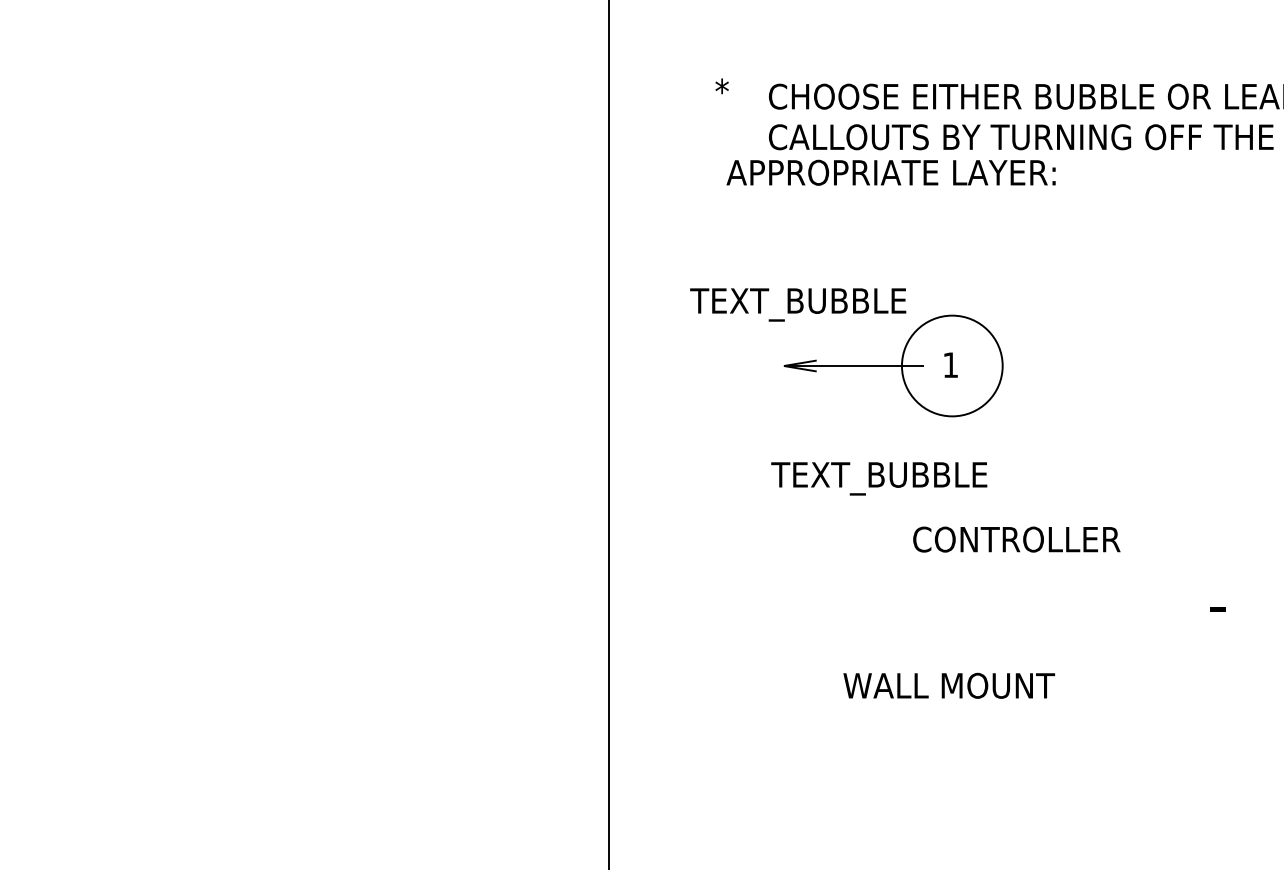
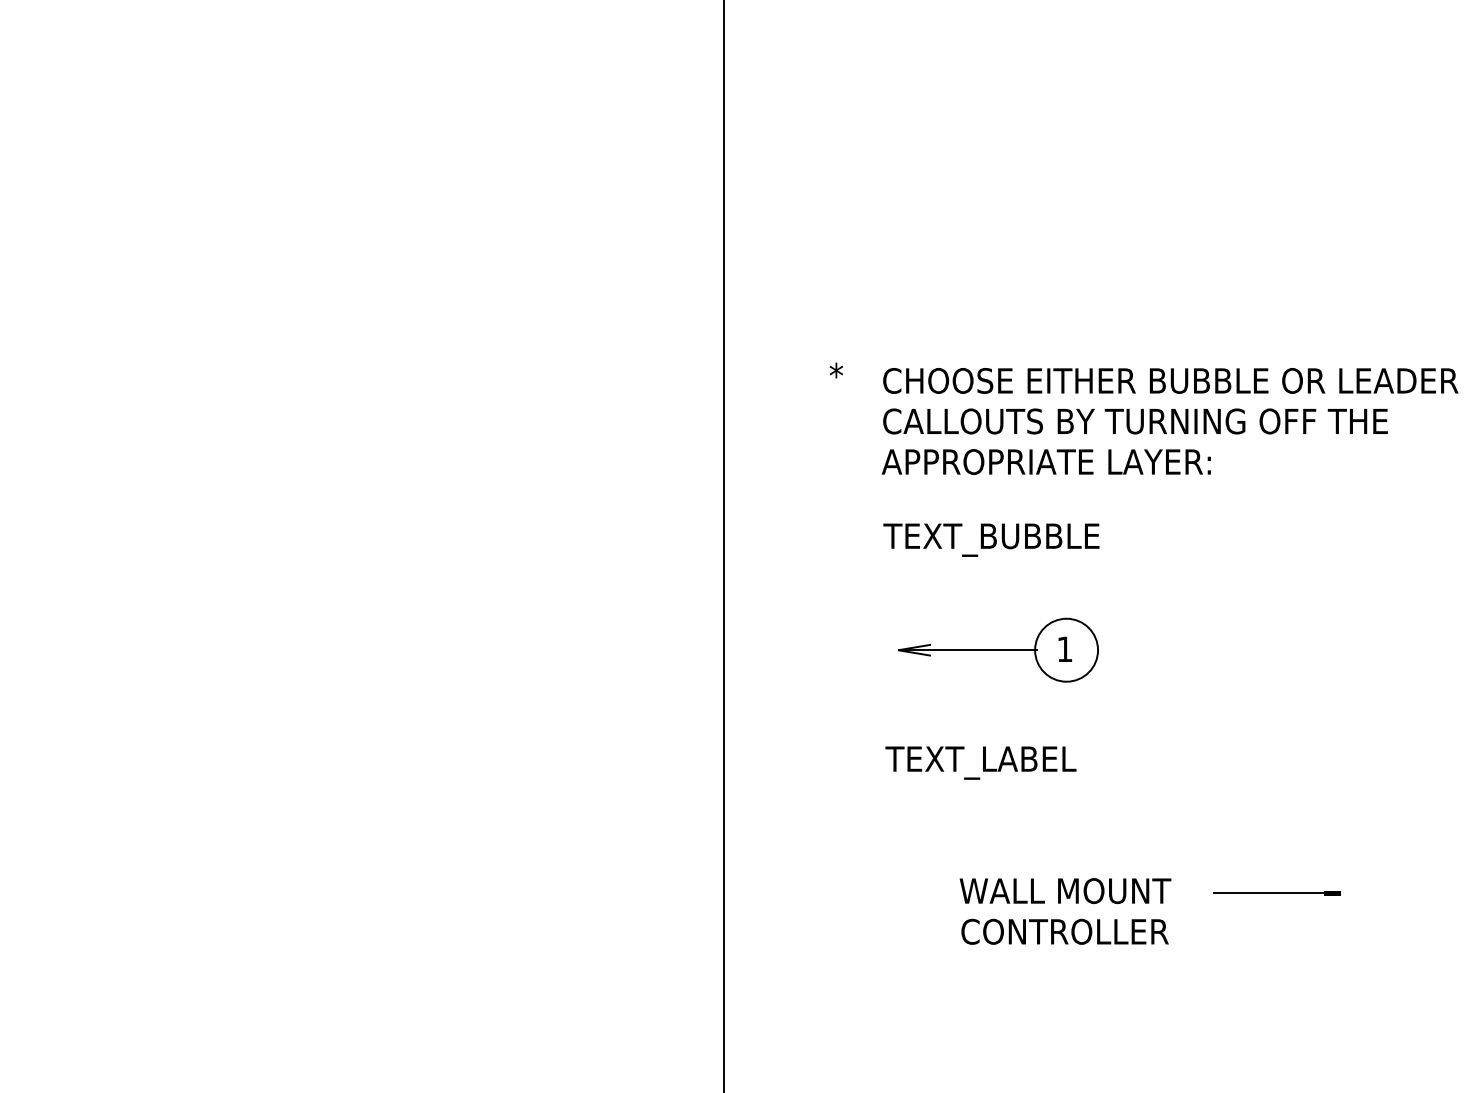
text: (890, 172) -> (1045, 461), moved
text: (798, 304) -> (991, 539), moved
circle: (952, 365) -> (1066, 649), size x0.62
text: (929, 475) -> (1043, 759), TEXT_BUBBLE -> TEXT_LABEL
text: (1016, 539) -> (1064, 931), moved
line: (1161, 609) -> (1275, 893), added
text: (949, 686) -> (1065, 891), moved

